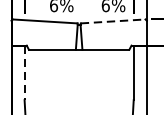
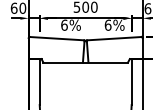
line: (113, 21) -> (114, 38), dashed -> solid
line: (24, 73) -> (39, 82), dashed -> solid

